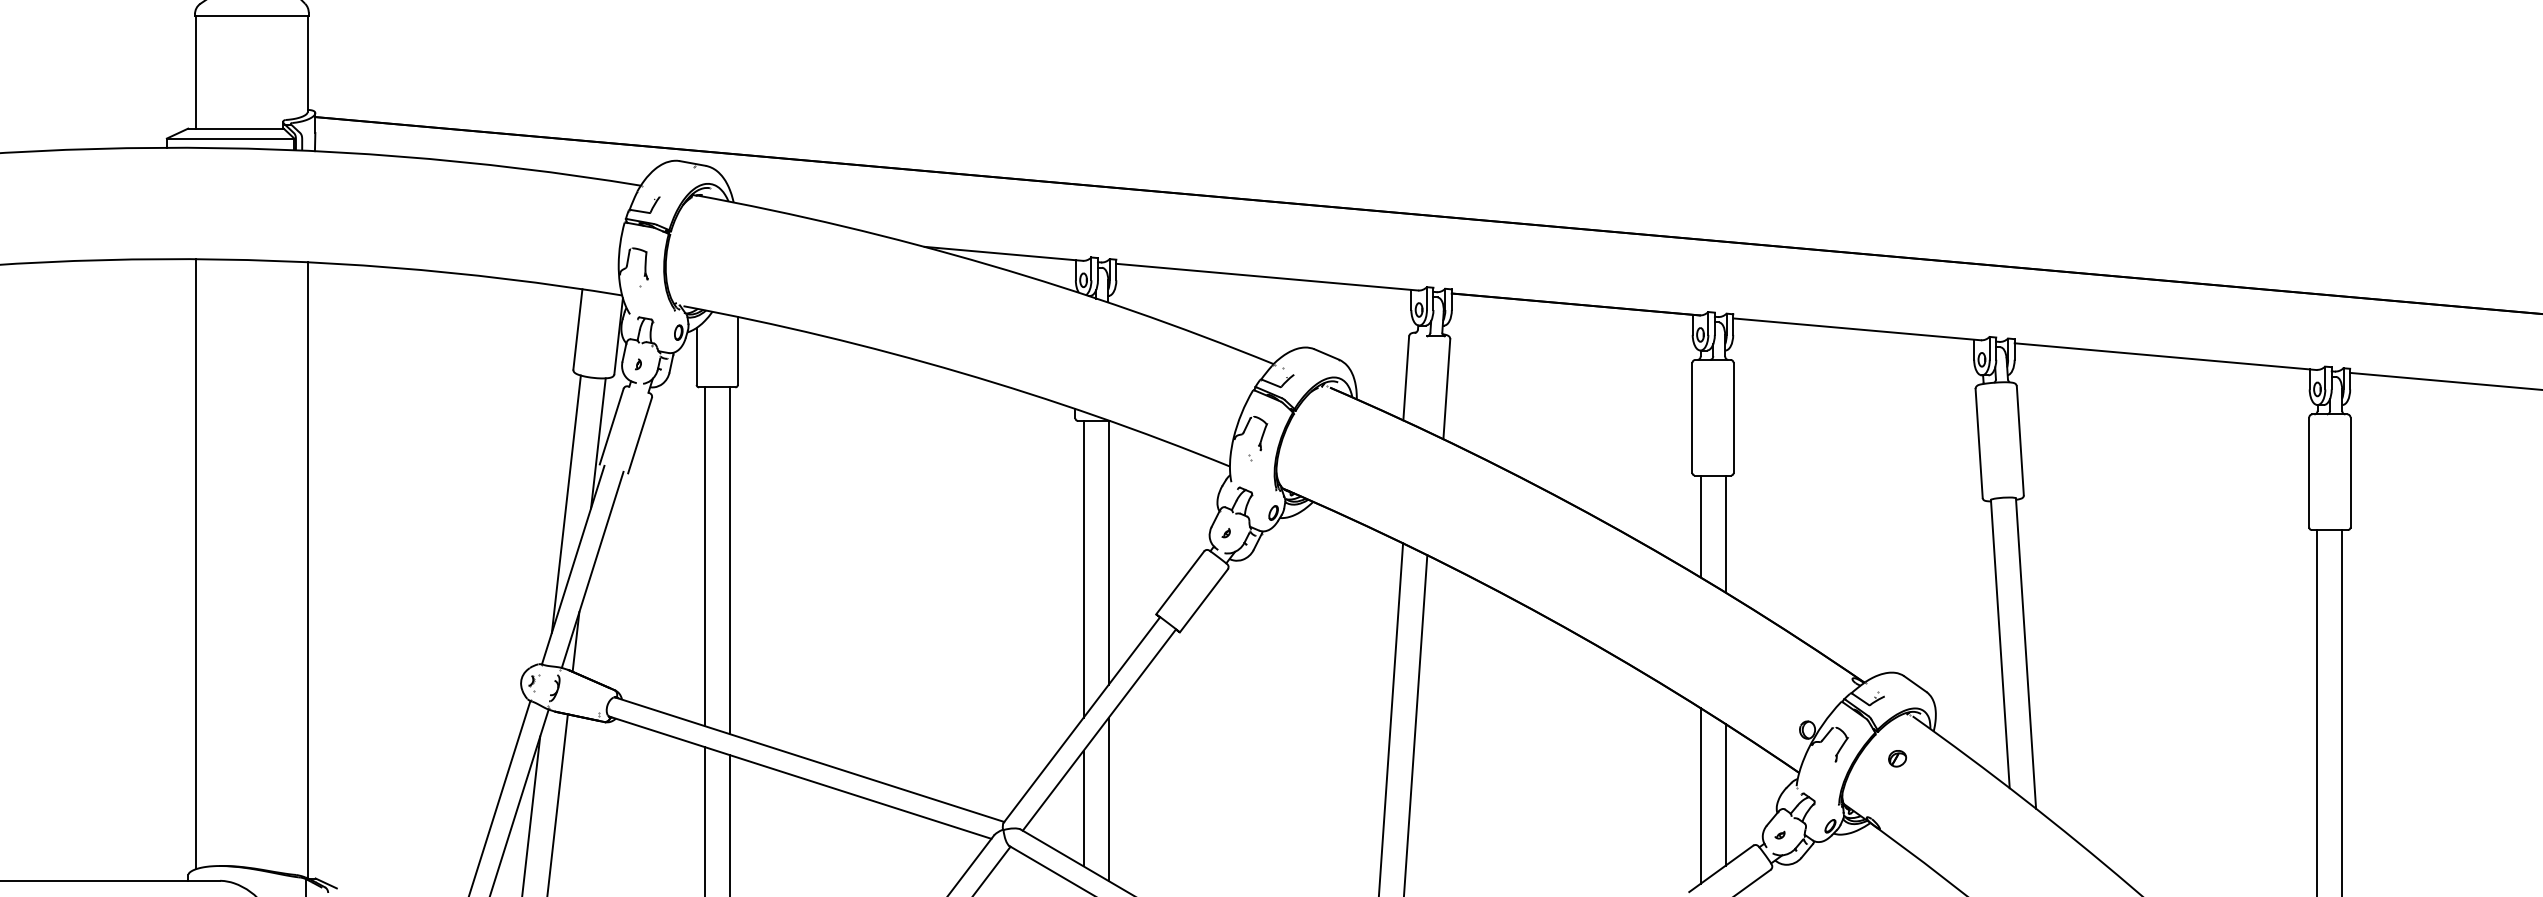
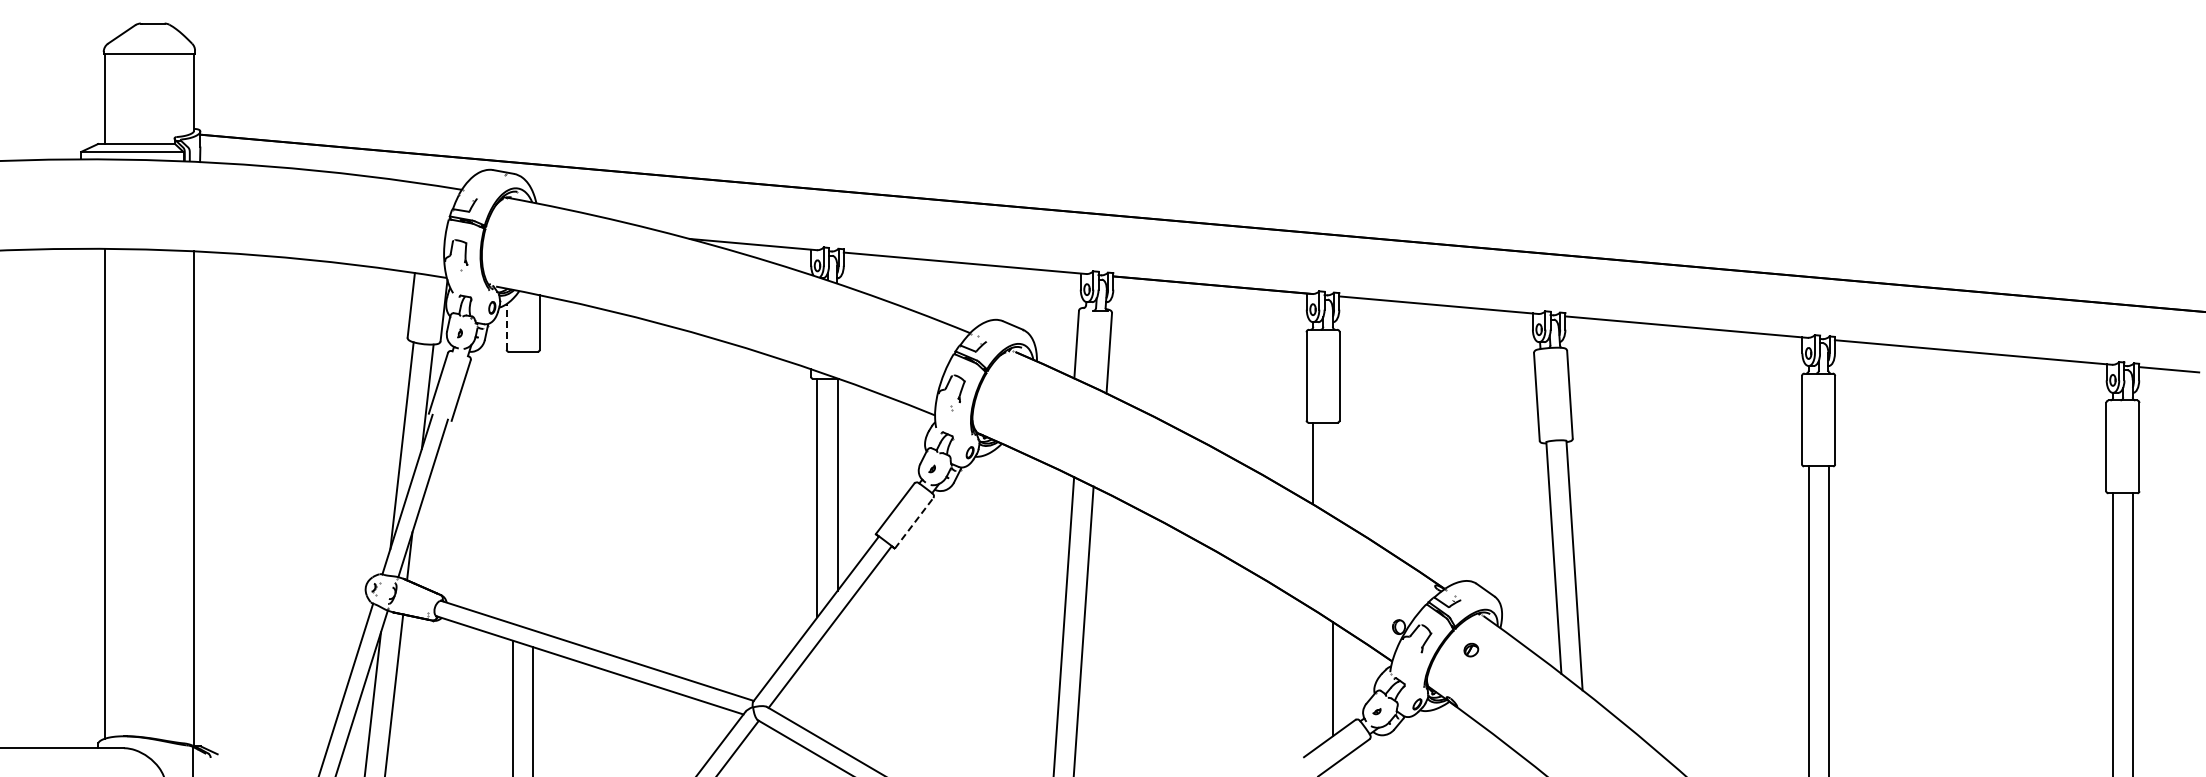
line: (696, 355) -> (506, 326), solid -> dashed
line: (1725, 533) -> (1333, 469), removed
line: (705, 556) -> (513, 487), removed
line: (730, 560) -> (533, 490), removed
line: (1204, 601) -> (914, 523), solid -> dashed
line: (1701, 795) -> (1313, 679), removed
line: (1108, 799) -> (837, 682), removed
line: (1083, 807) -> (817, 689), removed

